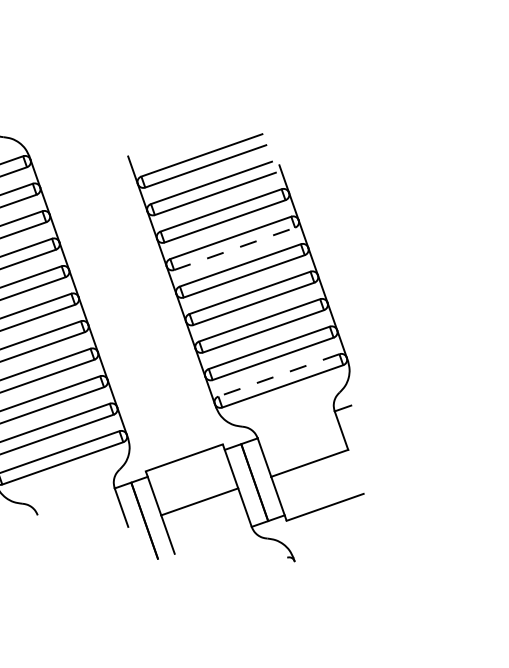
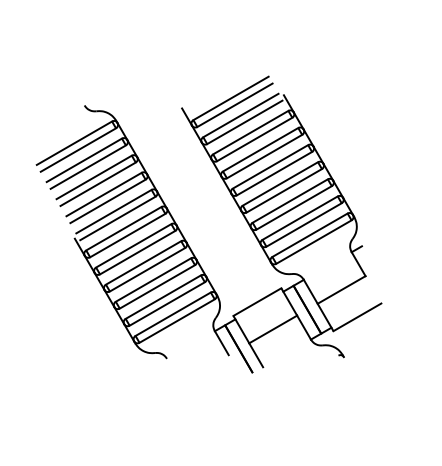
line: (235, 248) -> (265, 156), dashed -> solid
line: (278, 375) -> (309, 235), dashed -> solid

